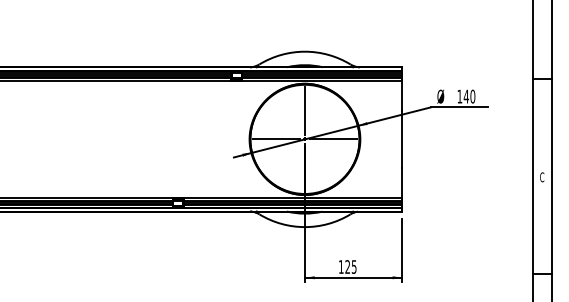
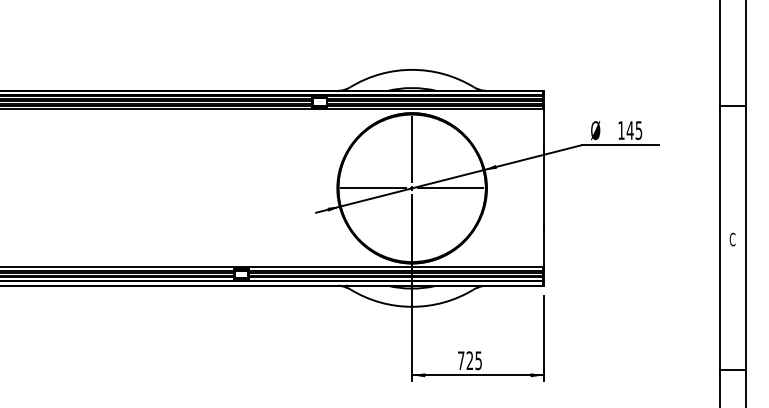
text: (472, 96) -> (638, 130), 140 -> 145
text: (341, 266) -> (461, 360), 125 -> 725

